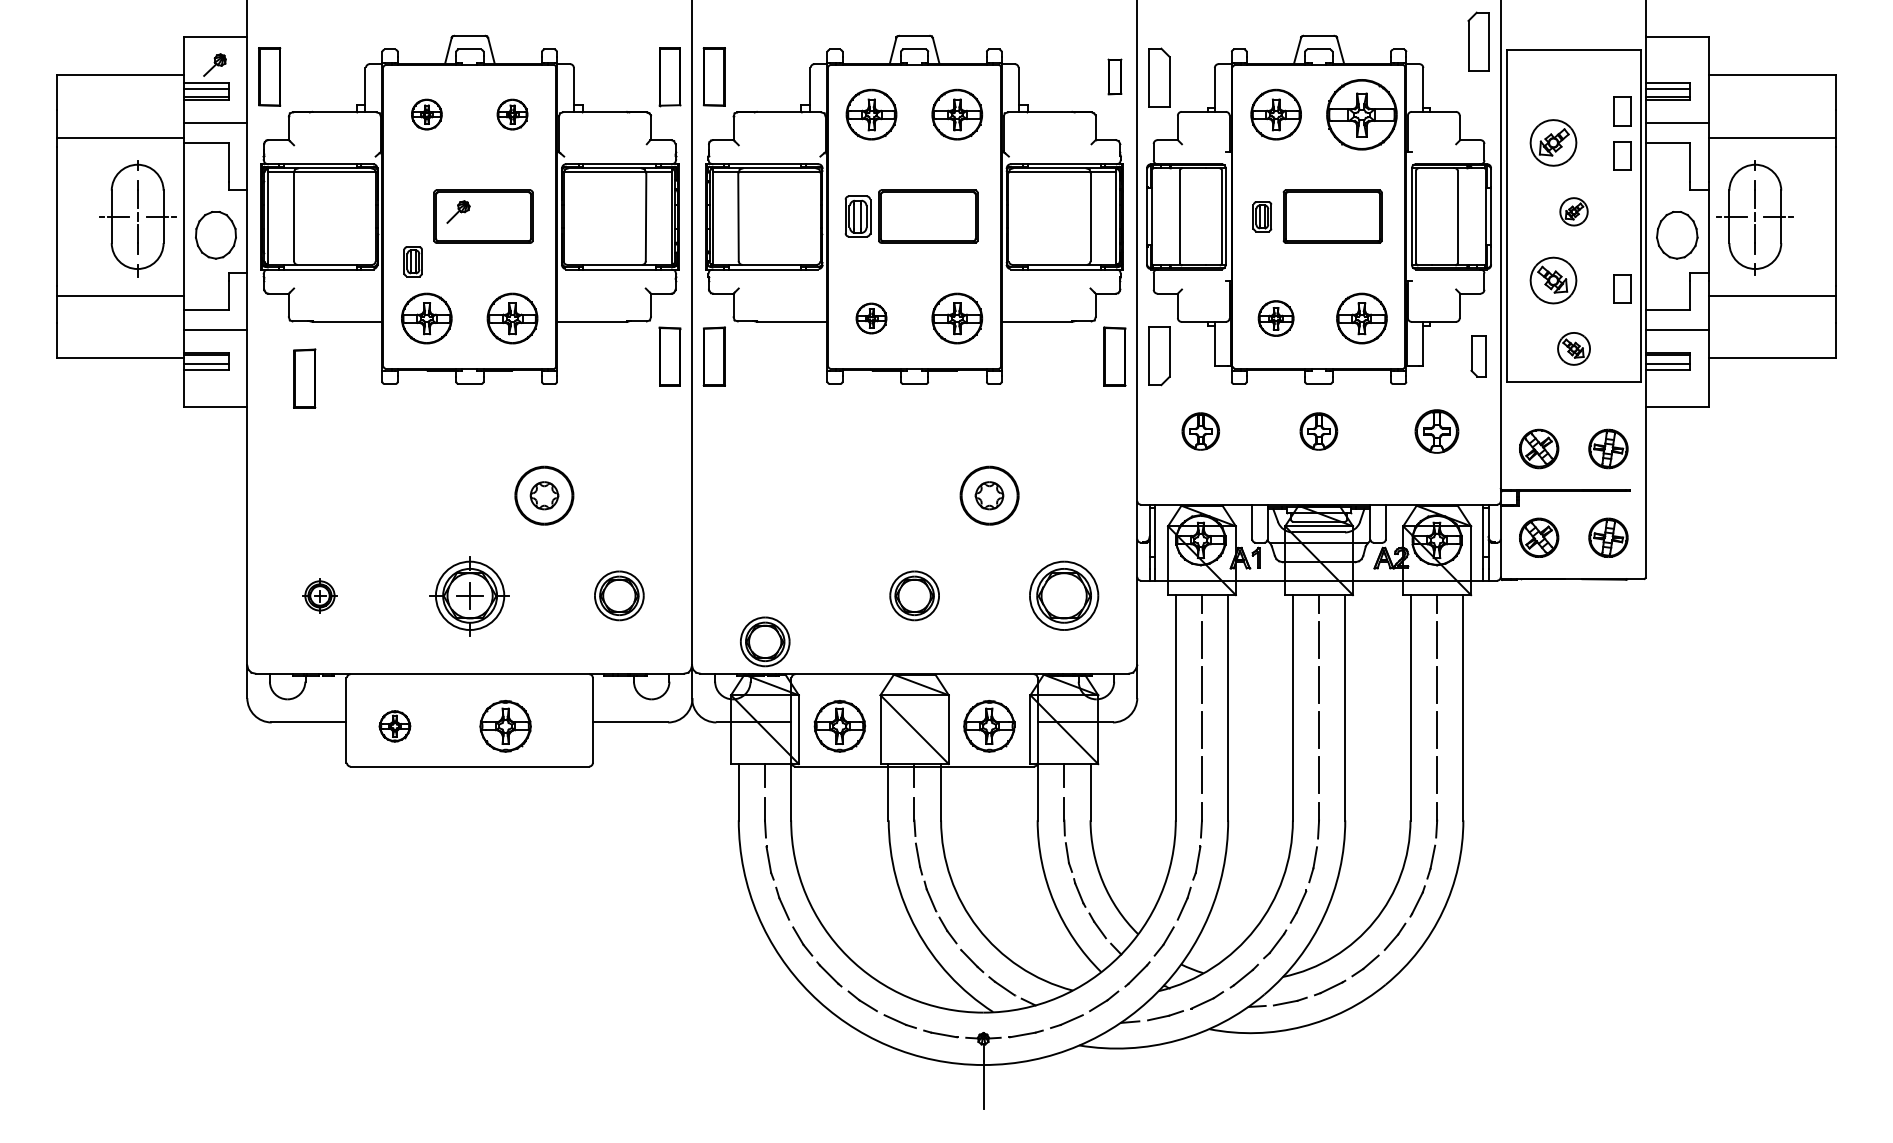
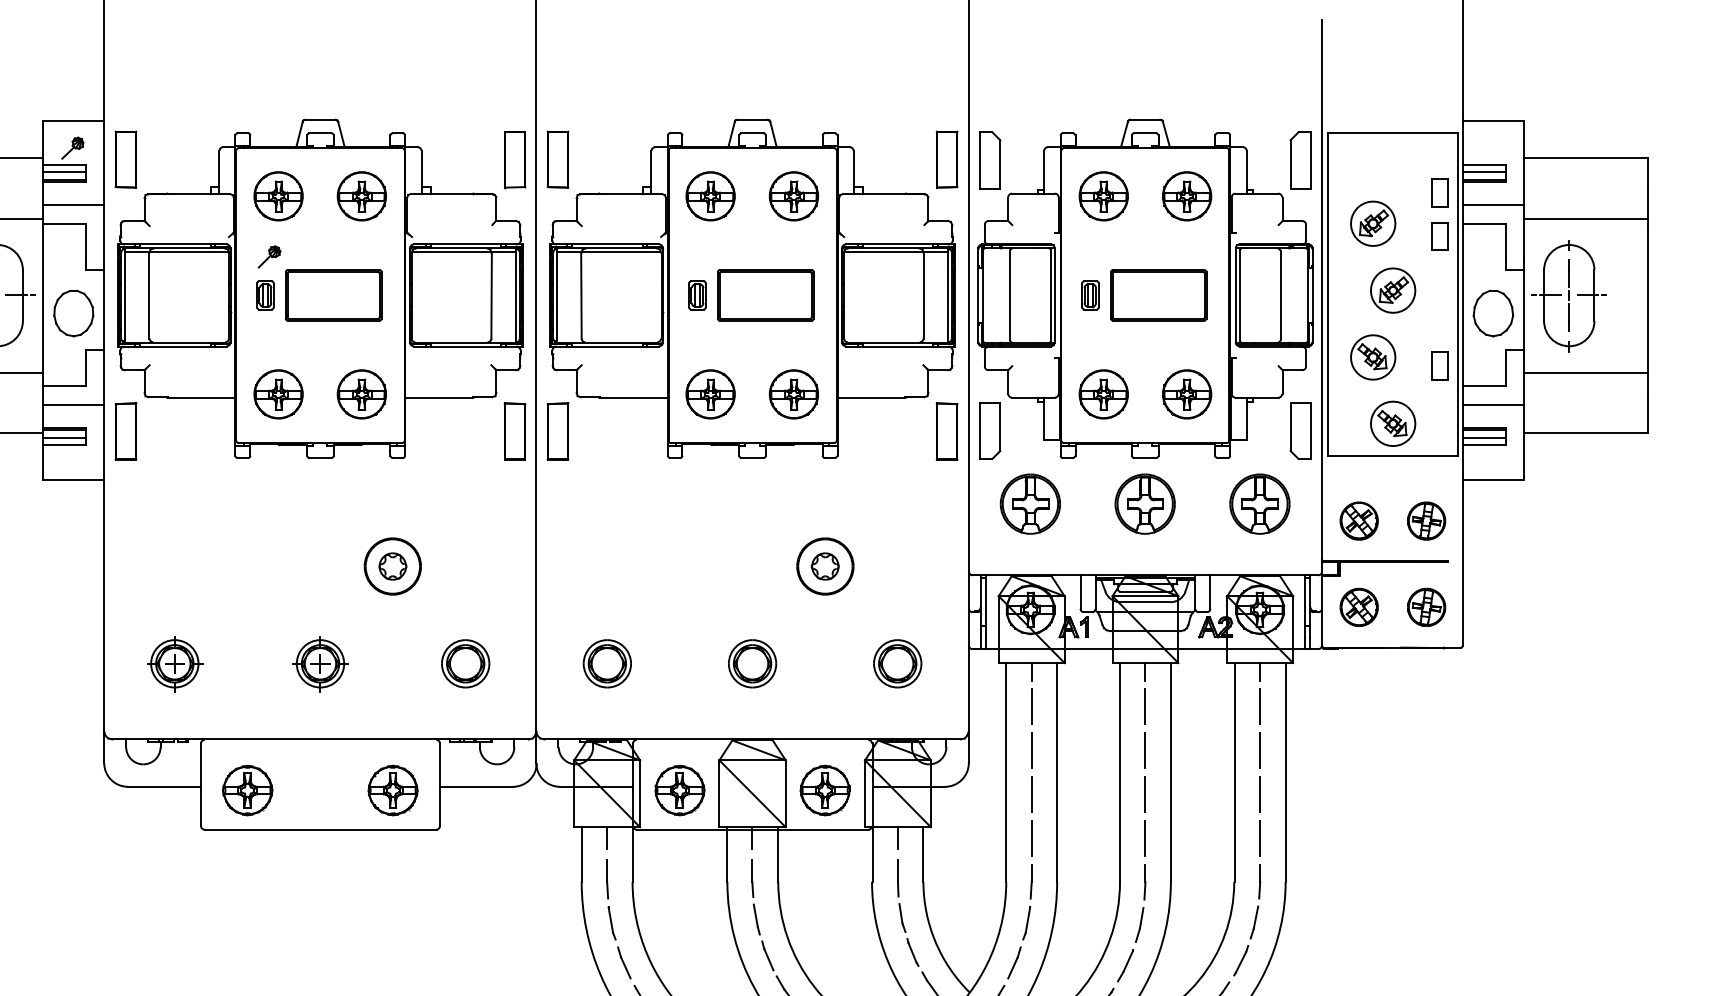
part: (1478, 41) -> (1300, 160), moved
part: (1114, 76) -> (946, 159), size x1.67
part: (426, 114) -> (278, 196), size x1.67
part: (512, 114) -> (361, 196), size x1.67
part: (1361, 114) -> (1186, 196), size x0.71
part: (458, 211) -> (269, 256), moved
part: (1573, 211) -> (1392, 290), size x1.67
part: (857, 216) -> (697, 295), size x0.71
part: (412, 261) -> (264, 295), moved
part: (871, 318) -> (710, 394), size x1.67
part: (1275, 318) -> (1103, 394), size x1.43
part: (1573, 348) -> (1392, 423), size x1.43
part: (1478, 356) -> (1300, 431), size x1.43
part: (304, 378) -> (125, 431), moved
part: (1200, 431) -> (1030, 504), size x1.67
part: (1318, 431) -> (1144, 504), size x1.67
part: (1436, 431) -> (1259, 504), size x1.43
part: (319, 595) -> (174, 663), size x1.67
part: (469, 595) -> (320, 663), size x0.71
part: (1063, 595) -> (897, 663), size x0.71
part: (765, 641) -> (607, 663), moved
part: (394, 726) -> (247, 790), size x1.67
part: (505, 726) -> (392, 790), moved

